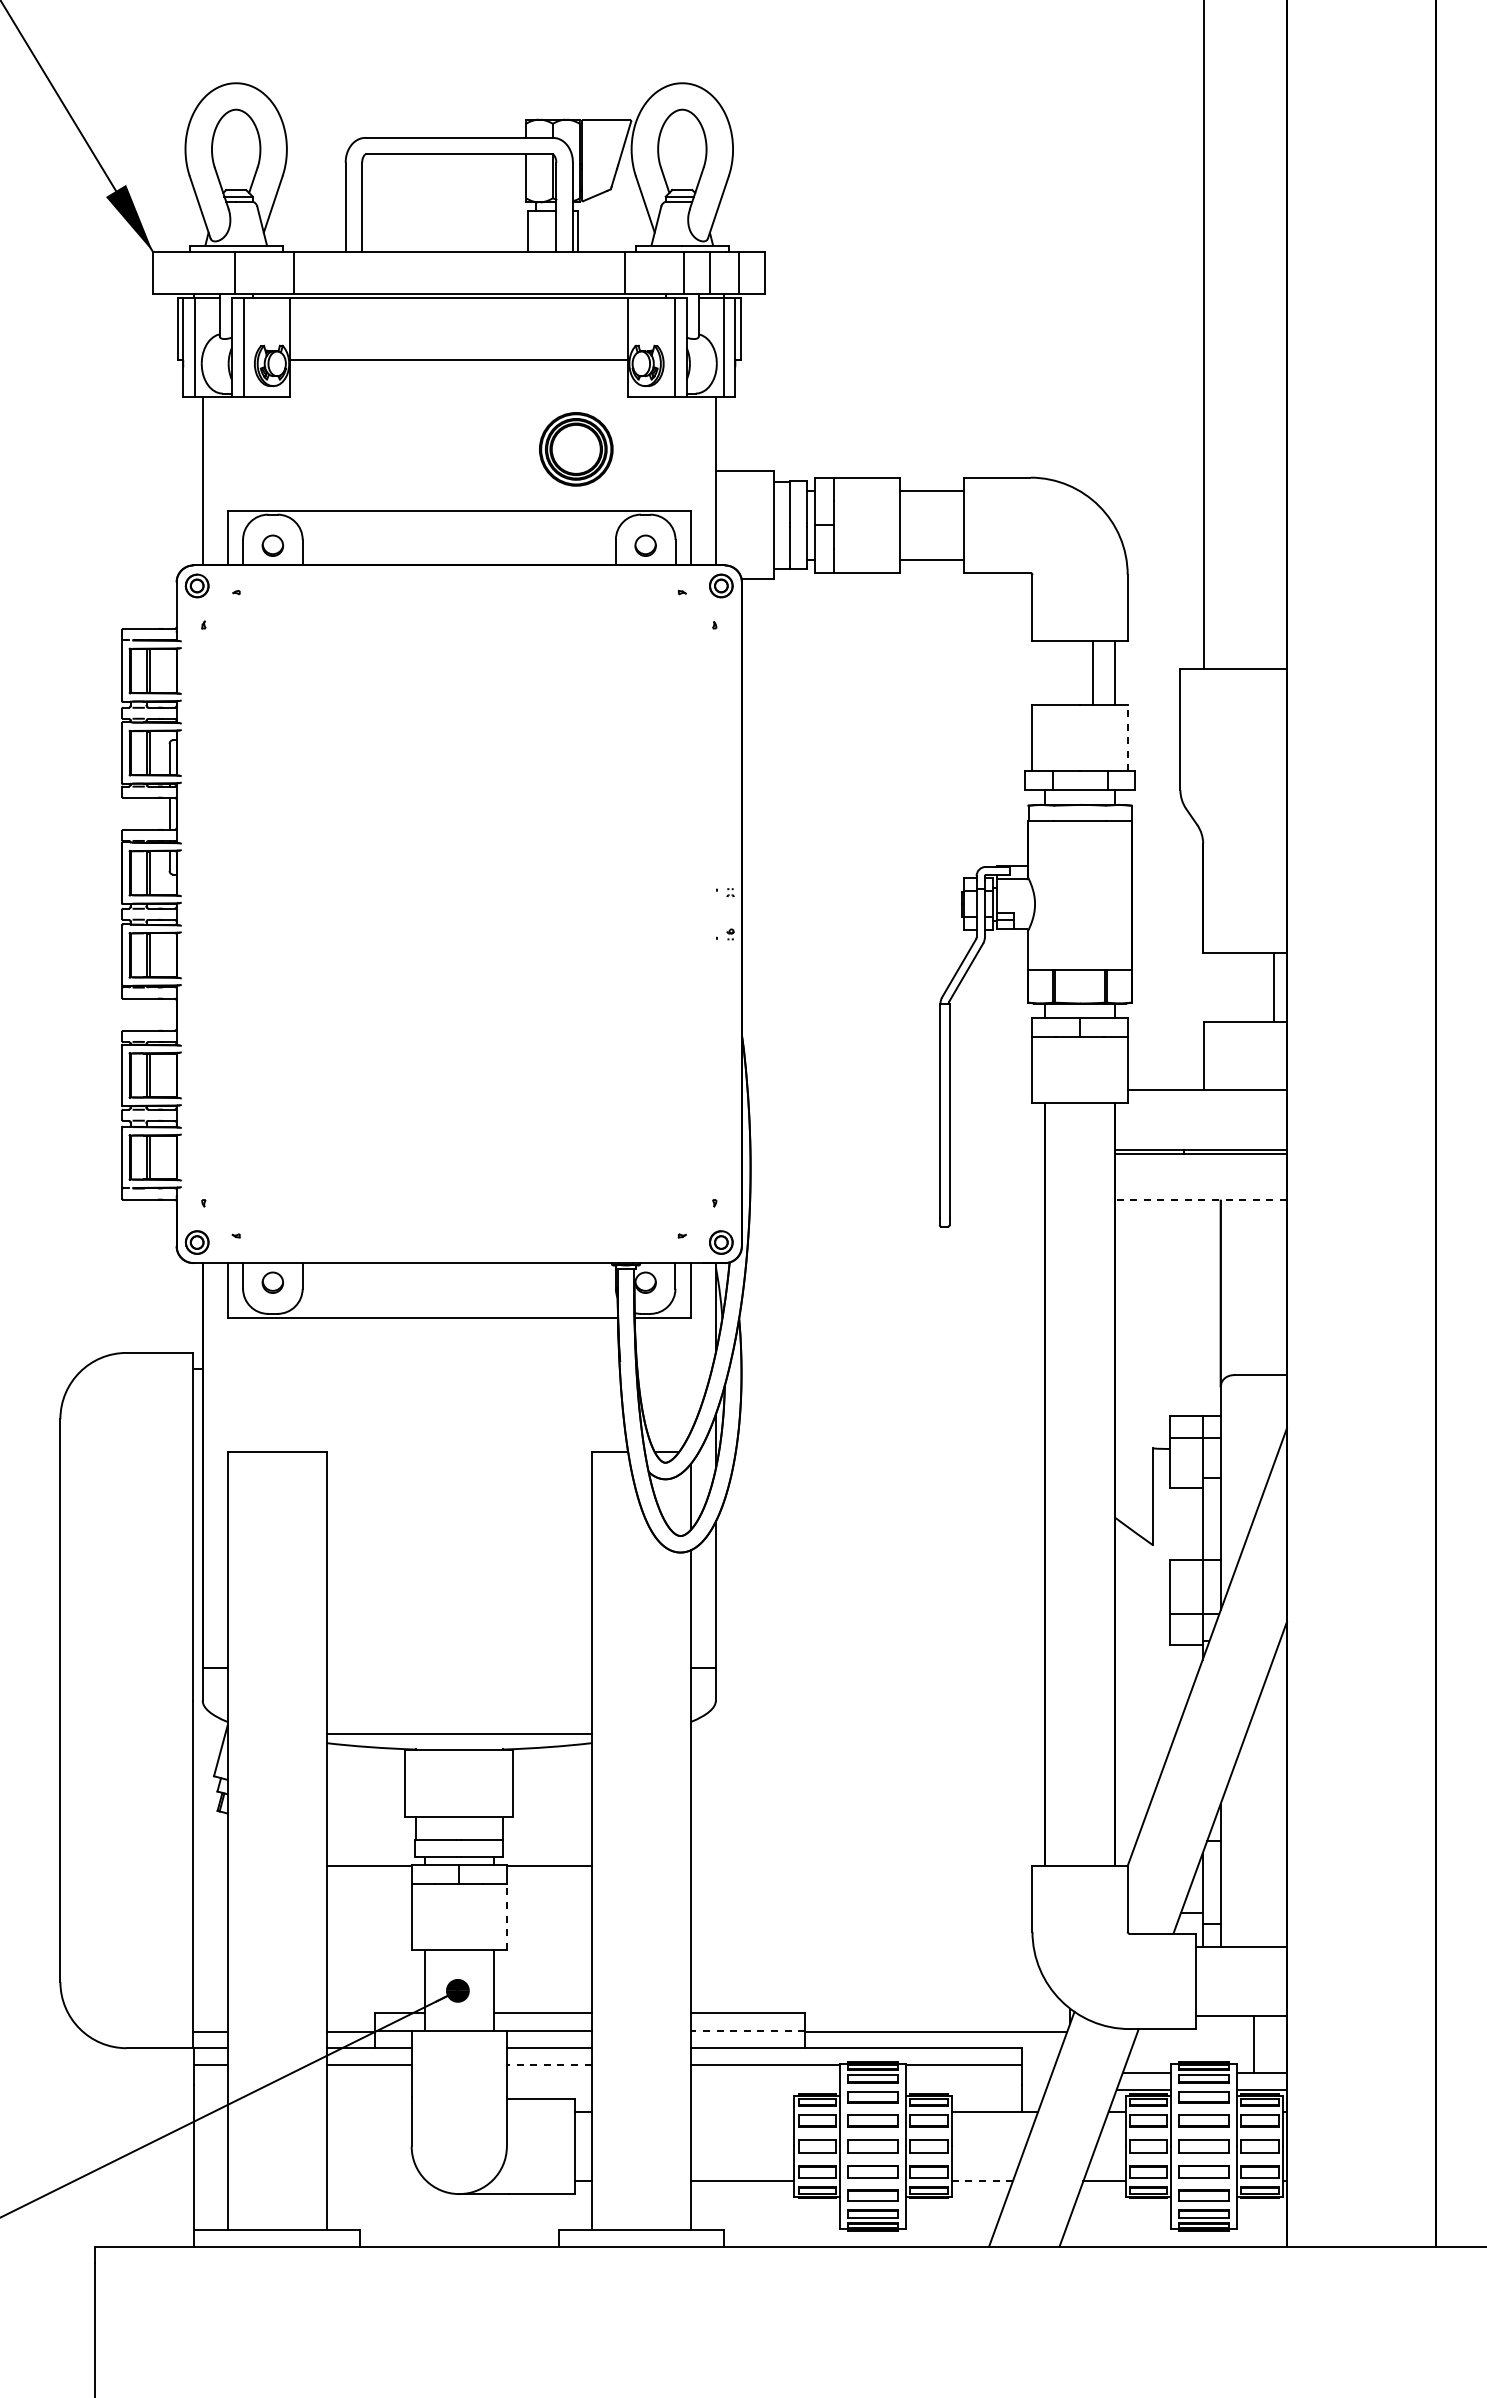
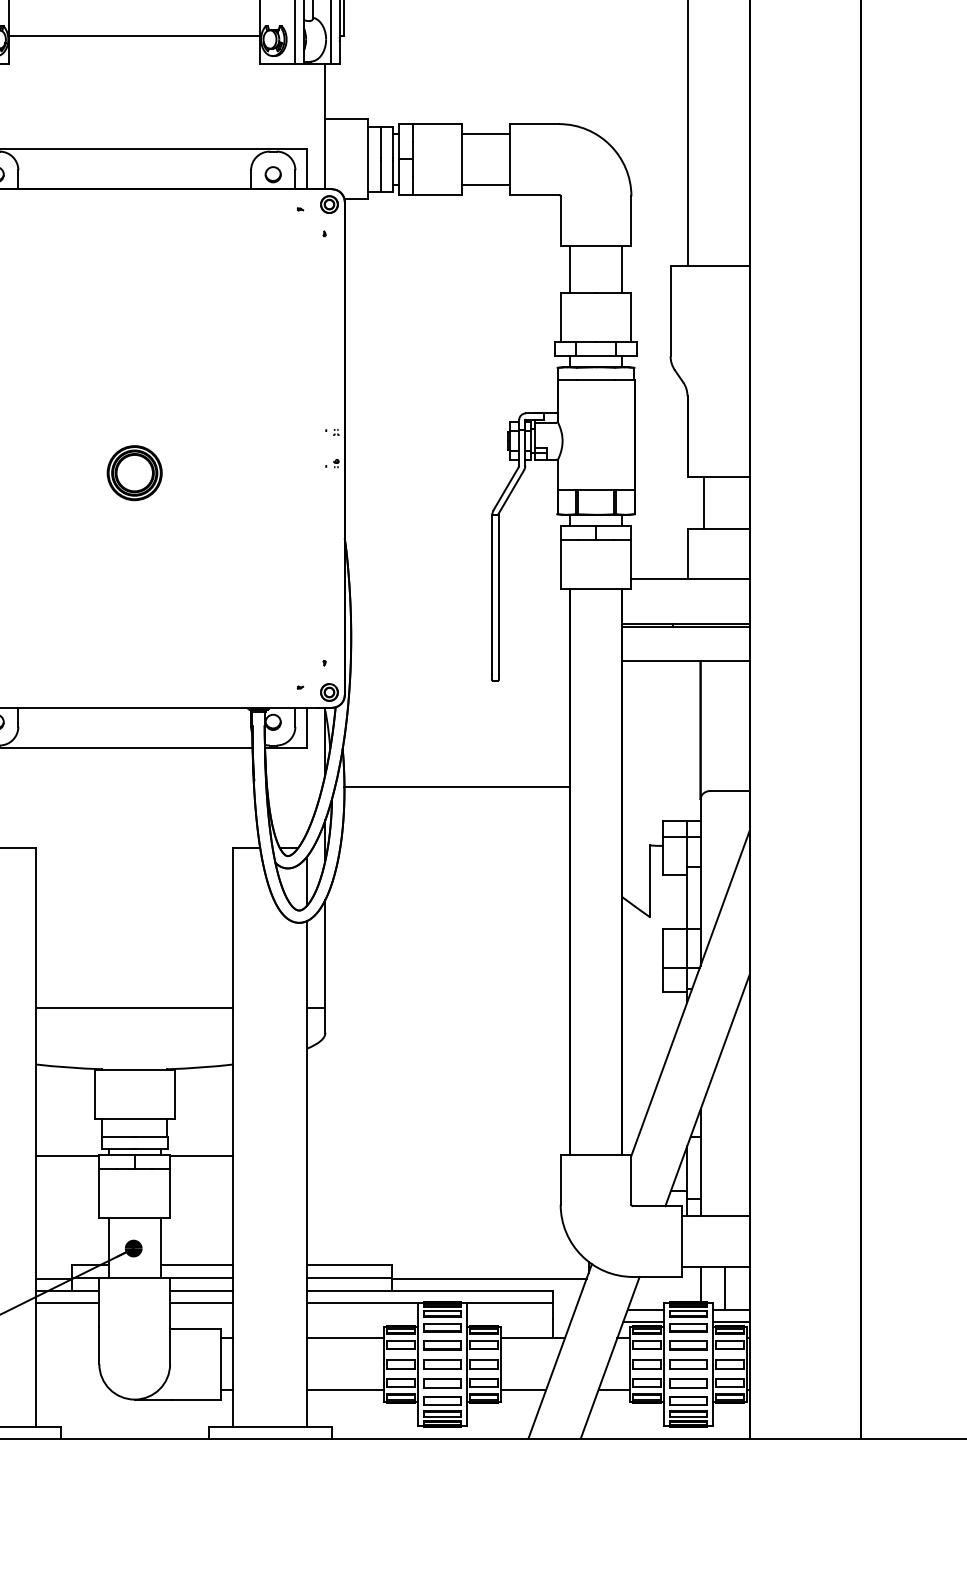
part: (576, 449) -> (134, 473), moved
line: (1093, 673) -> (570, 269), moved
line: (1127, 737) -> (631, 317), dashed -> solid
line: (1273, 986) -> (703, 502), moved
line: (1200, 1199) -> (685, 660), dashed -> solid
line: (893, 1369) -> (457, 786), added
line: (458, 1733) -> (134, 1008), moved
line: (506, 1916) -> (169, 1193), dashed -> solid
line: (747, 2030) -> (348, 1278), dashed -> solid
line: (1220, 2039) -> (700, 1284), added
line: (548, 2064) -> (201, 1303), dashed -> solid
line: (742, 2111) -> (345, 1338), added
line: (982, 2181) -> (523, 1390), dashed -> solid

